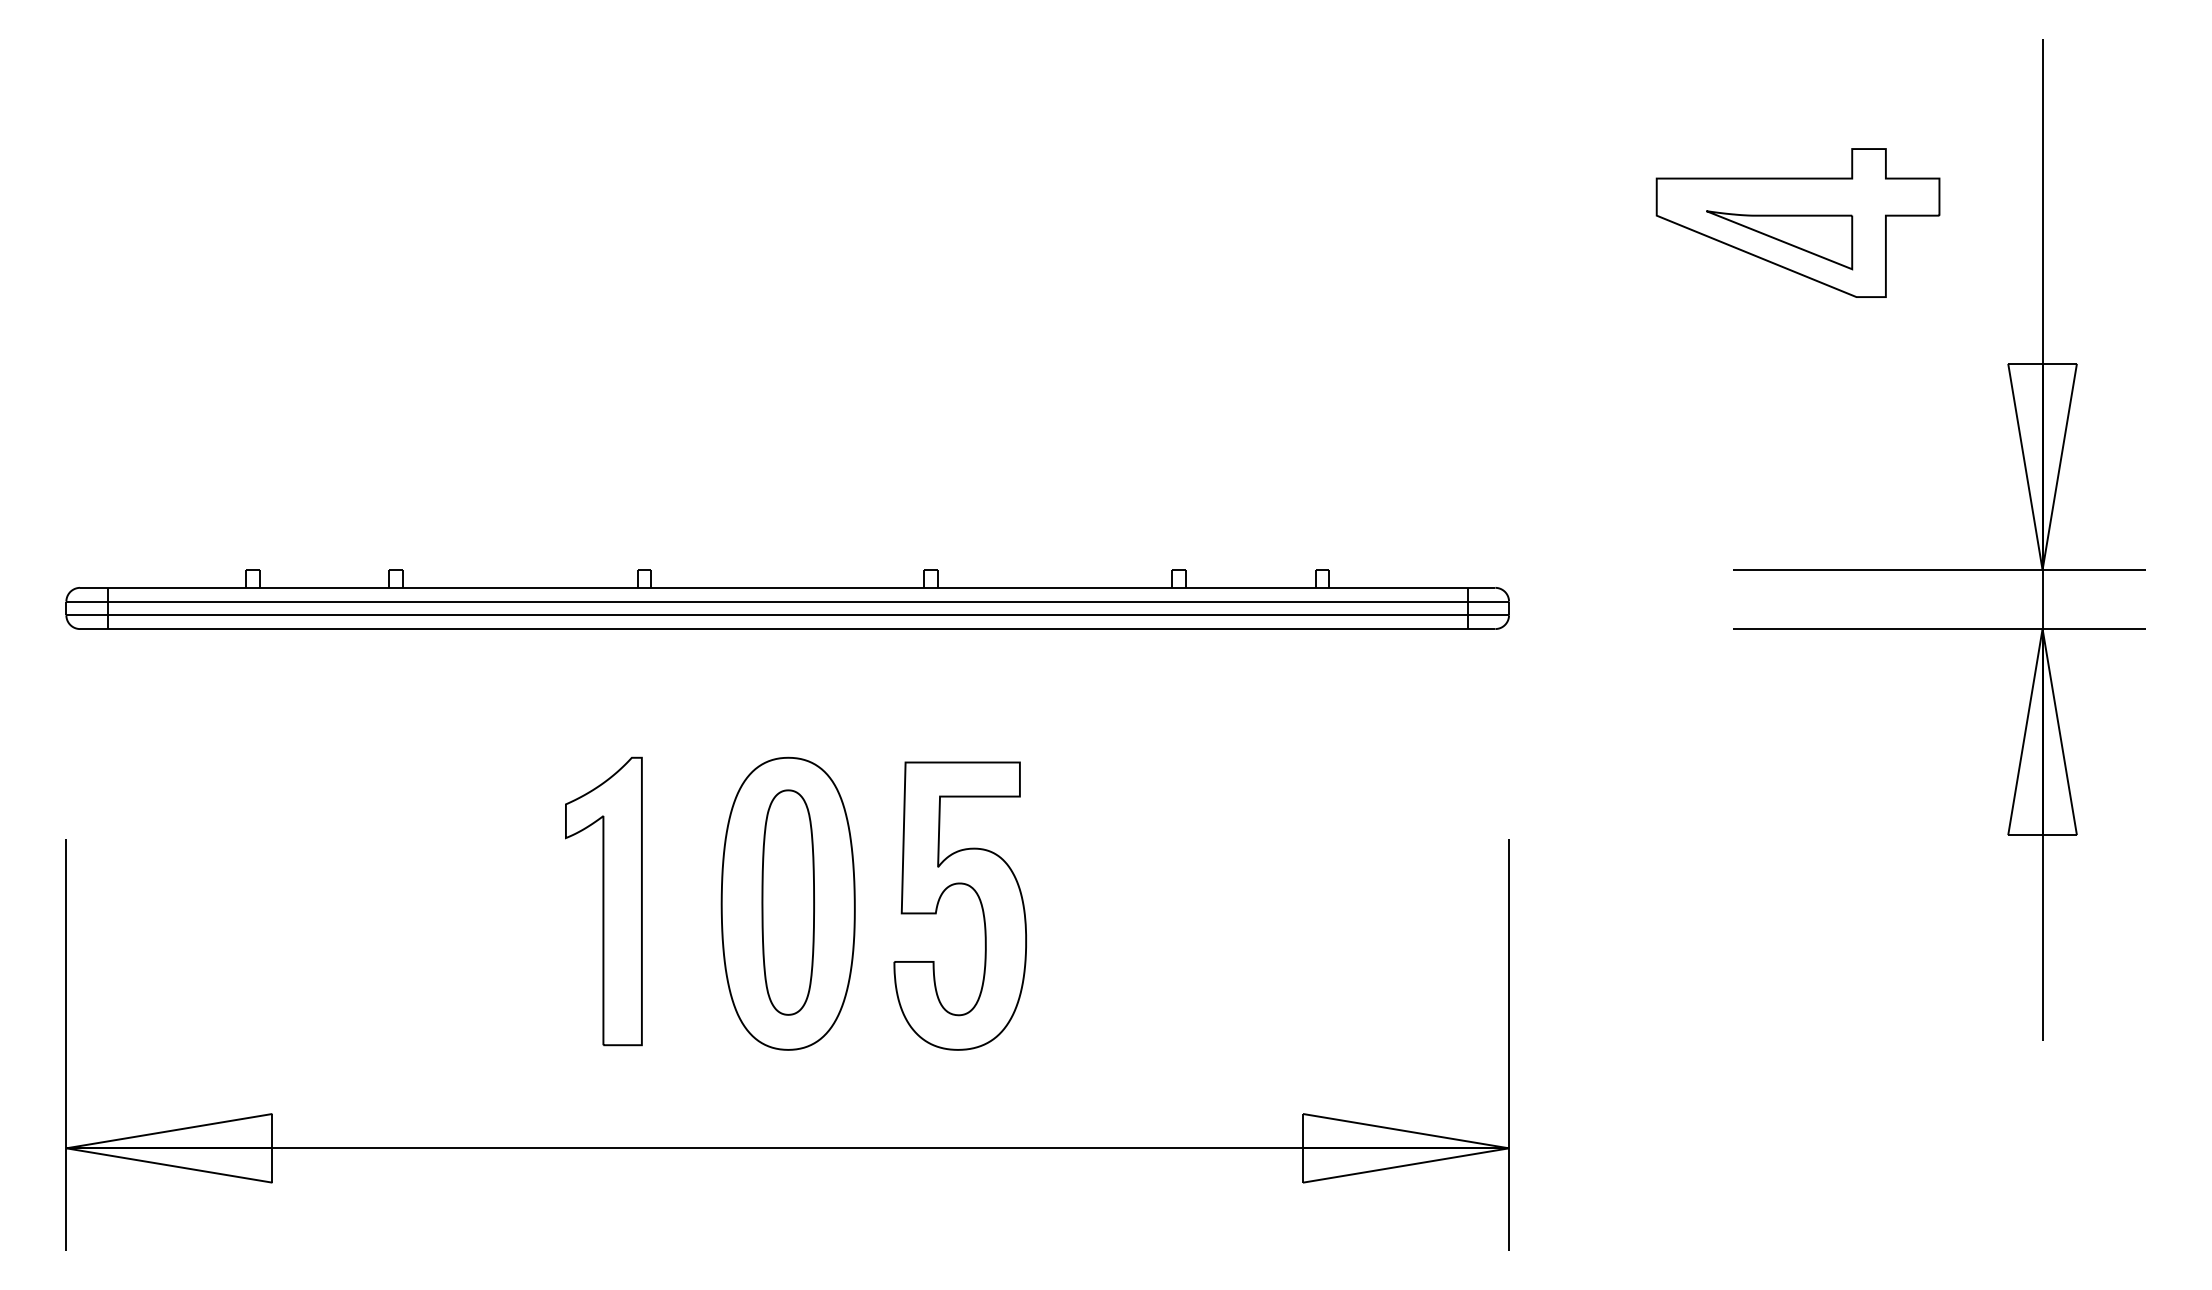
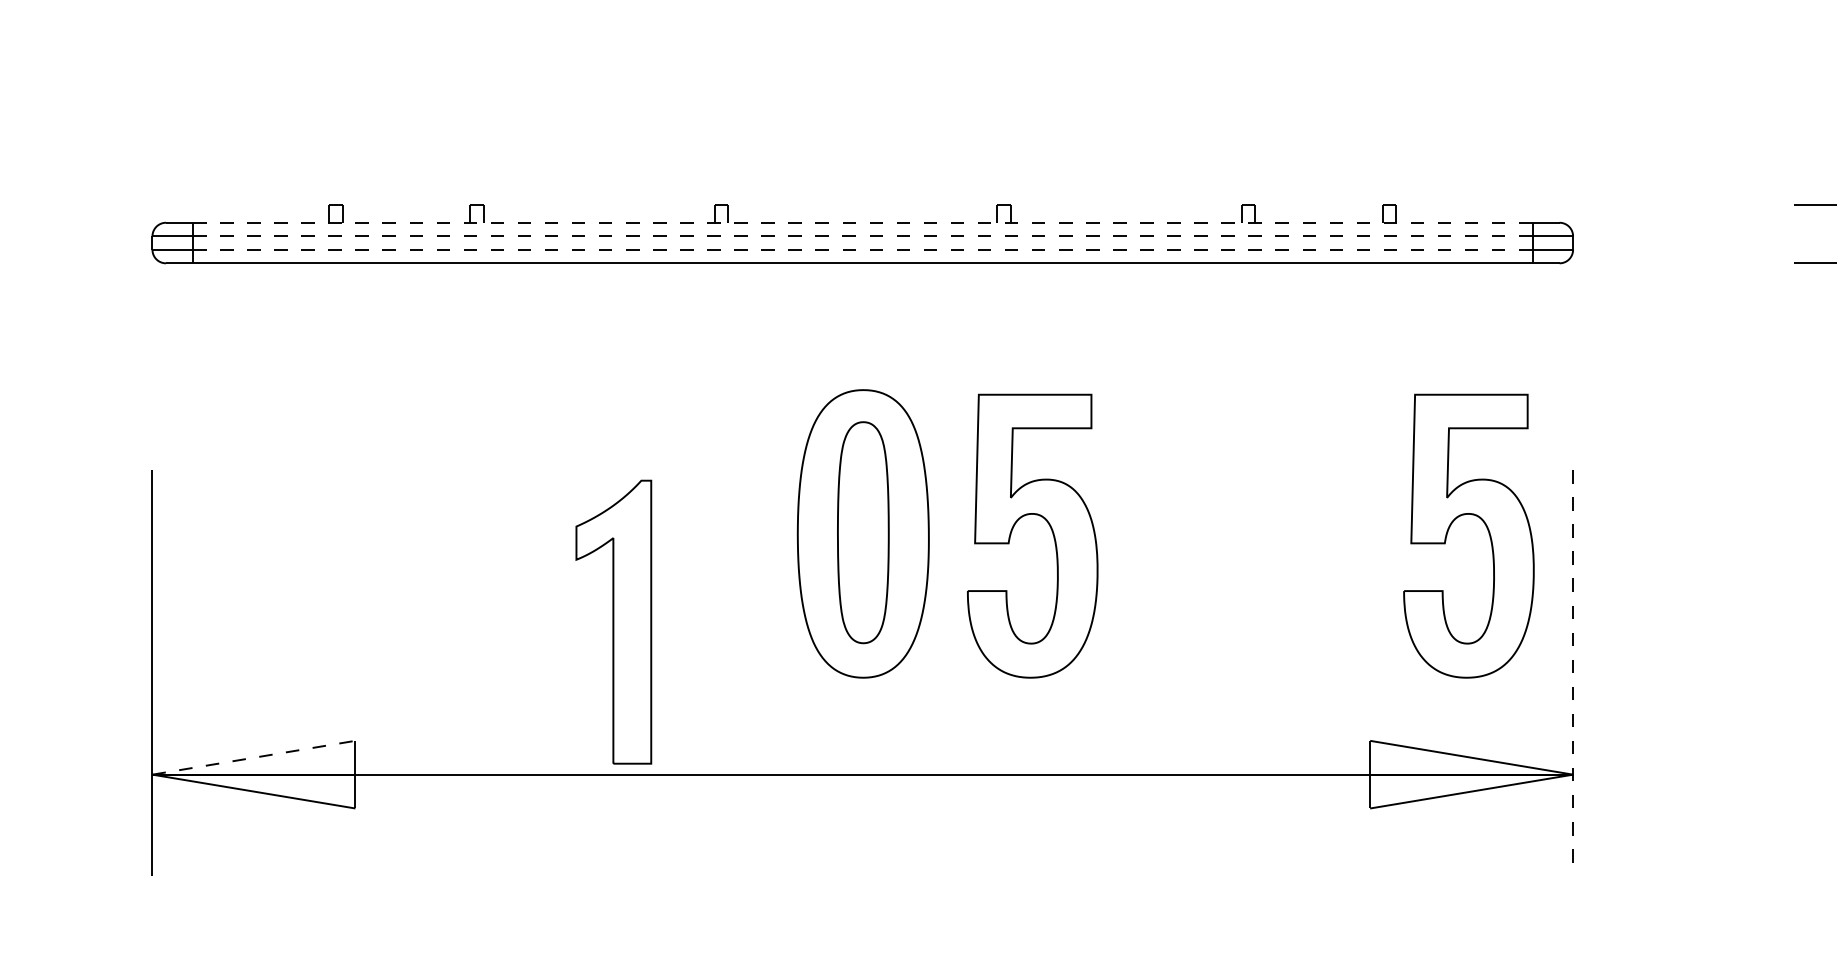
line: (788, 587) -> (863, 222), solid -> dashed
line: (787, 601) -> (862, 236), solid -> dashed
line: (788, 615) -> (863, 249), solid -> dashed
part: (1384, 897) -> (1450, 527), added
part: (603, 901) -> (613, 622), moved
line: (1509, 1045) -> (1573, 673), solid -> dashed
line: (169, 1131) -> (254, 758), solid -> dashed

